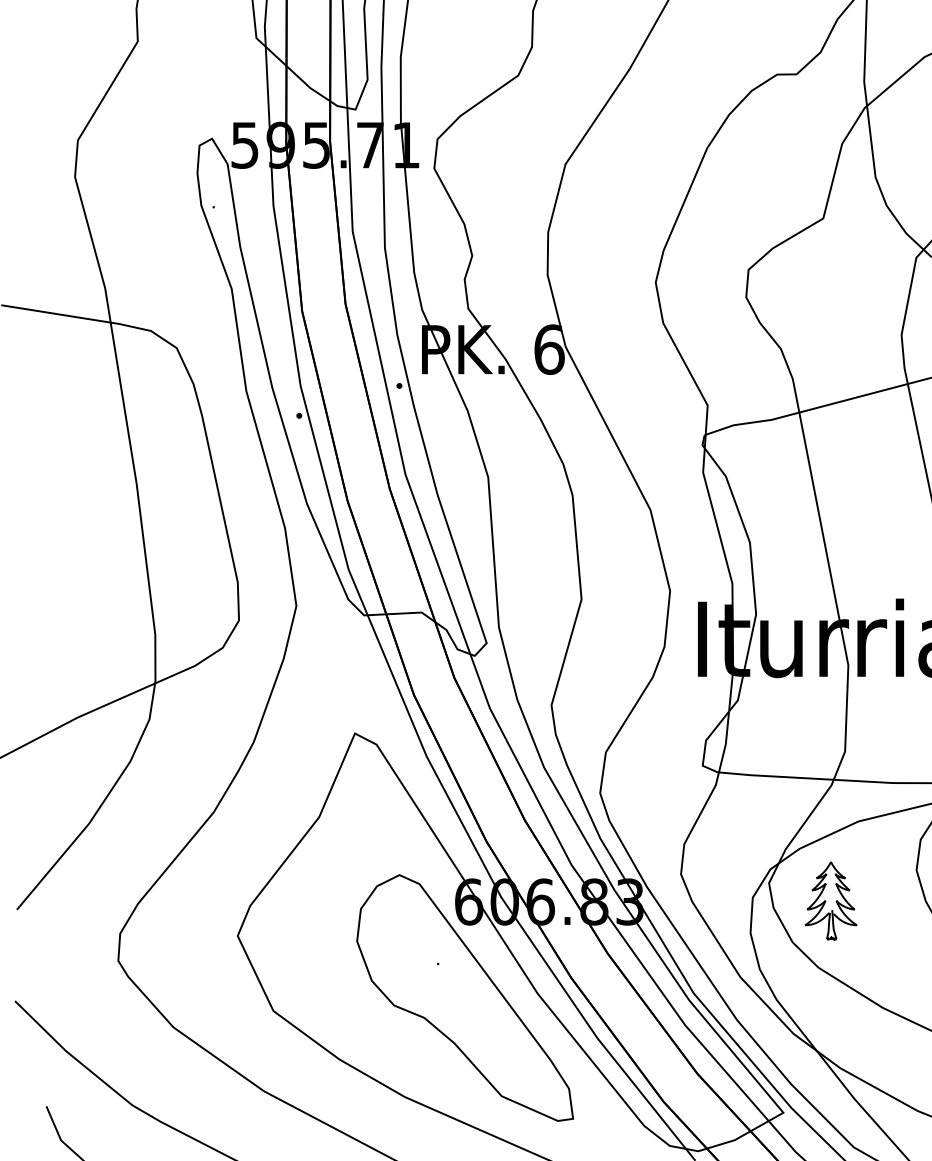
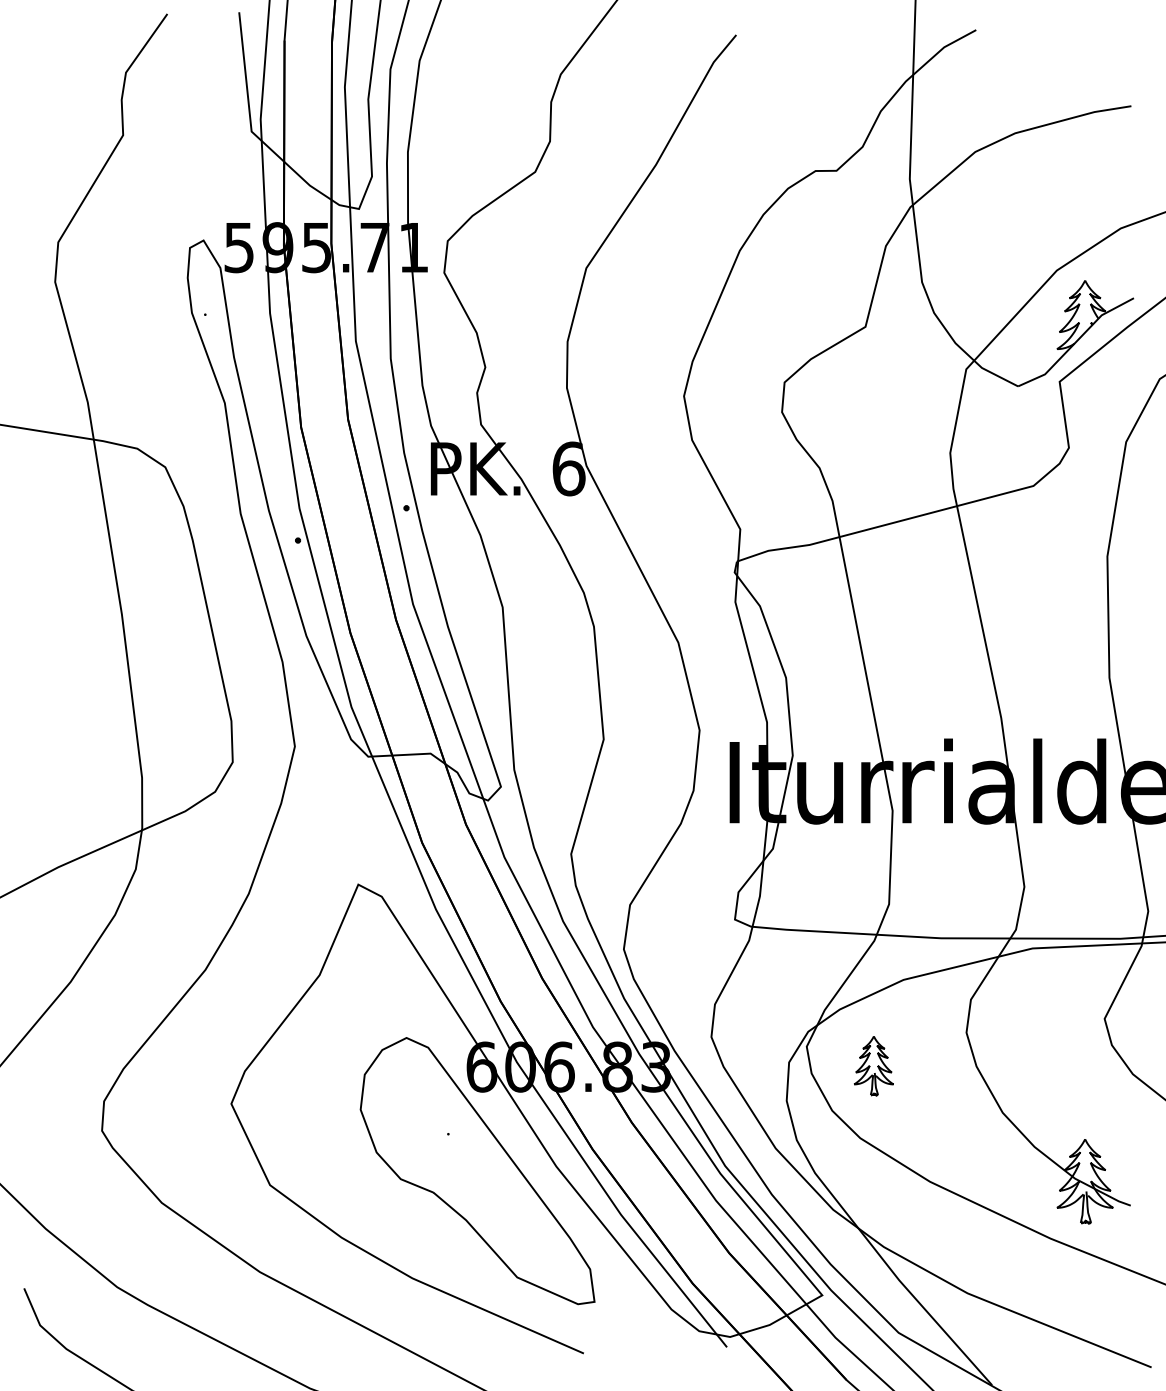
part: (830, 900) -> (873, 1065), size x0.7

